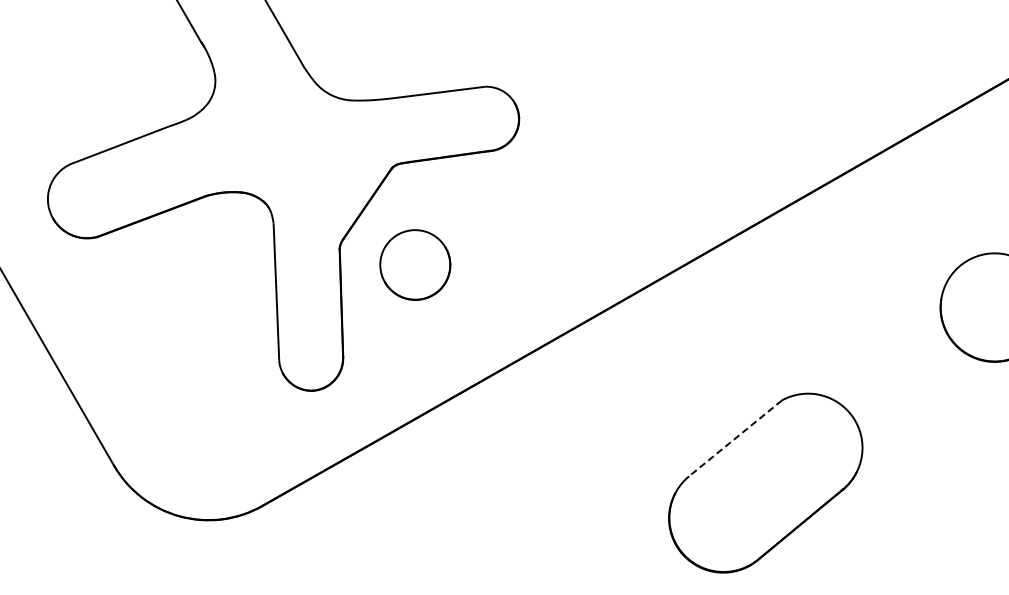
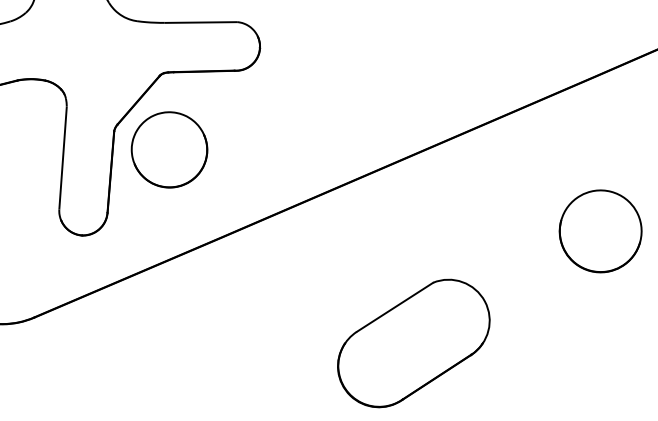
part: (415, 264) -> (169, 149), size x1.43
line: (735, 438) -> (394, 307), dashed -> solid

